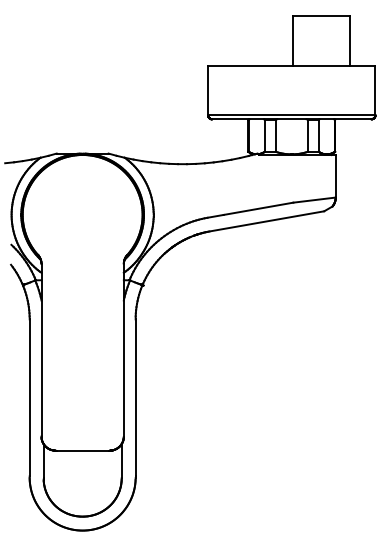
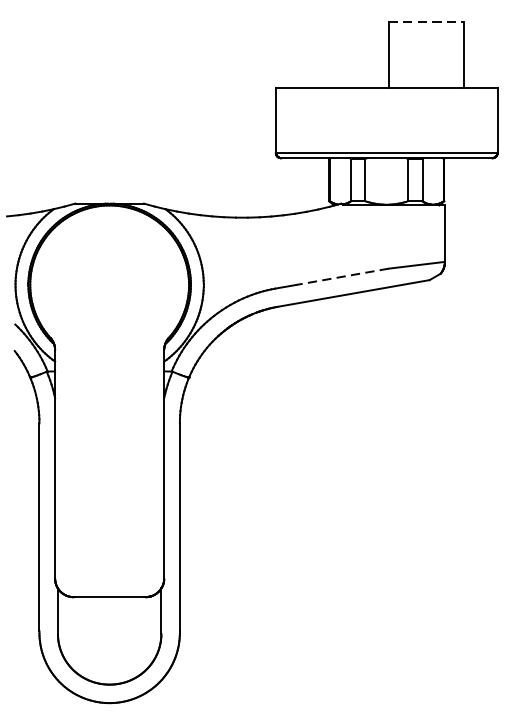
line: (321, 16) -> (426, 22), solid -> dashed
line: (258, 208) -> (342, 276), solid -> dashed

